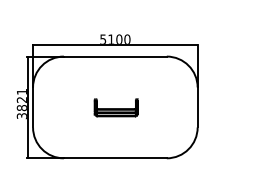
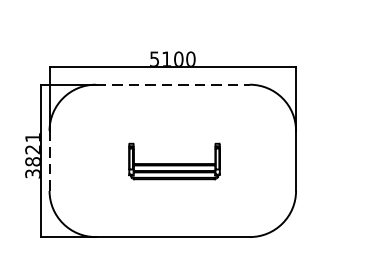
line: (115, 56) -> (173, 84), solid -> dashed
line: (33, 107) -> (50, 160), solid -> dashed
part: (115, 107) -> (173, 160), size x1.4

